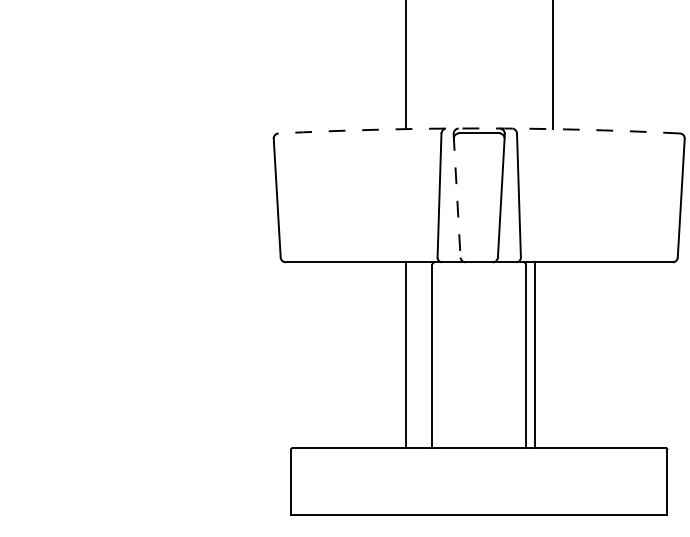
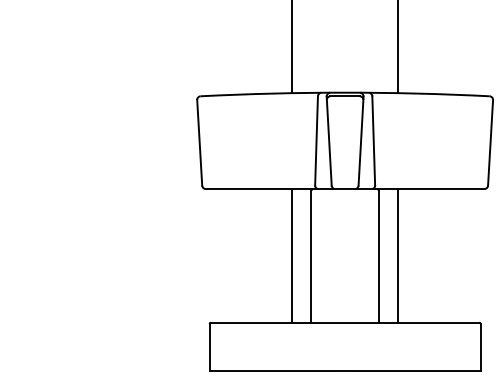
arc: (479, 128) -> (345, 92), dashed -> solid
line: (457, 195) -> (329, 140), dashed -> solid
line: (534, 355) -> (397, 256), moved

